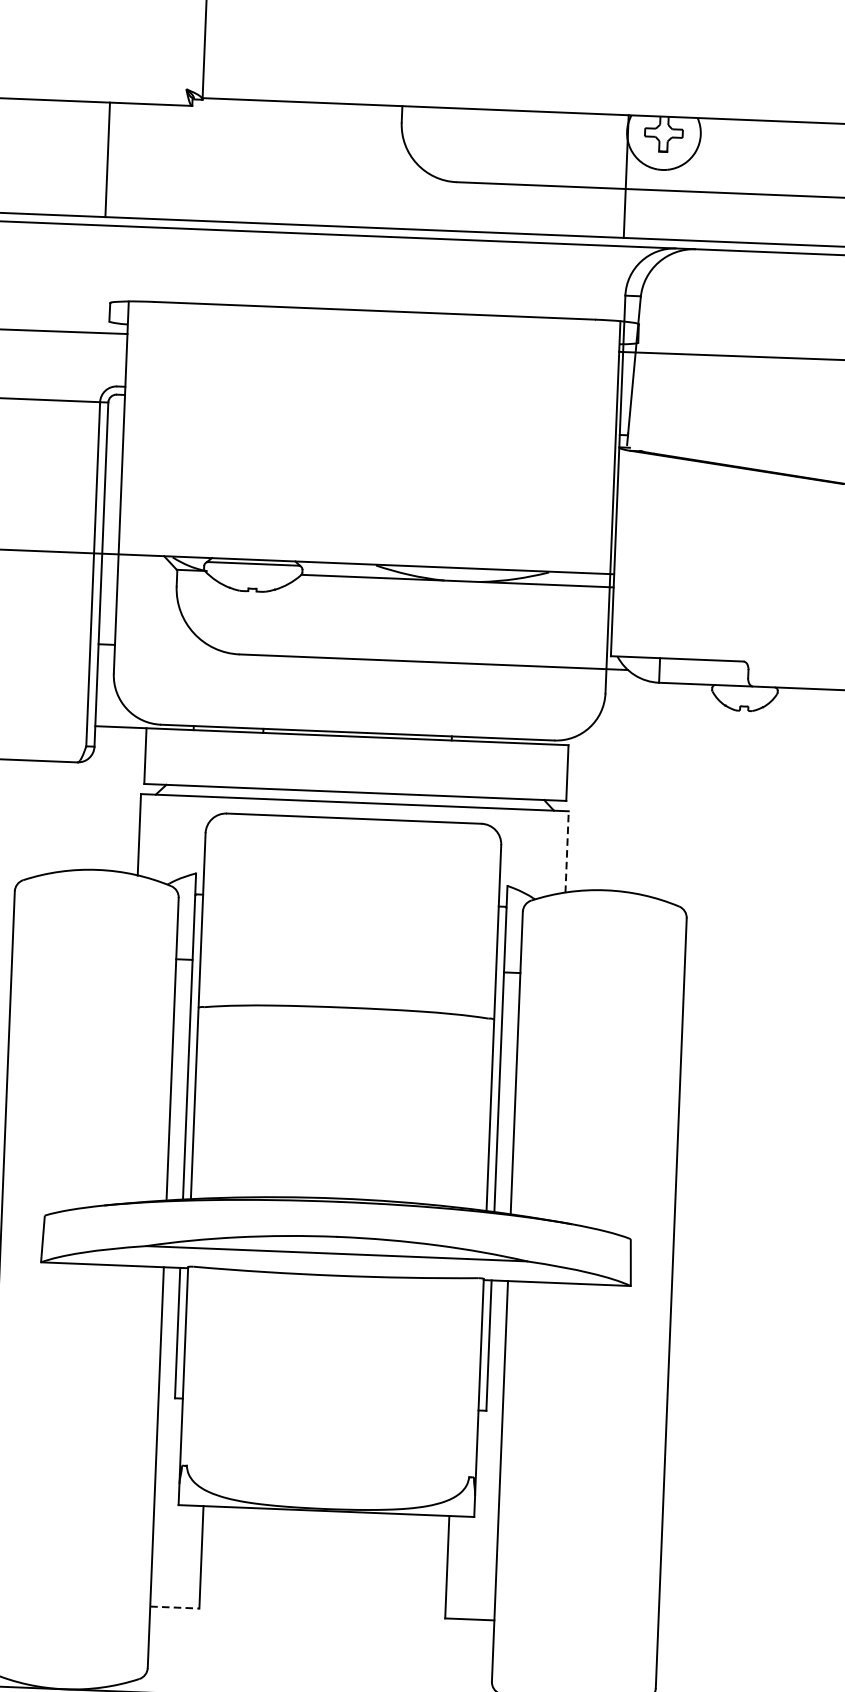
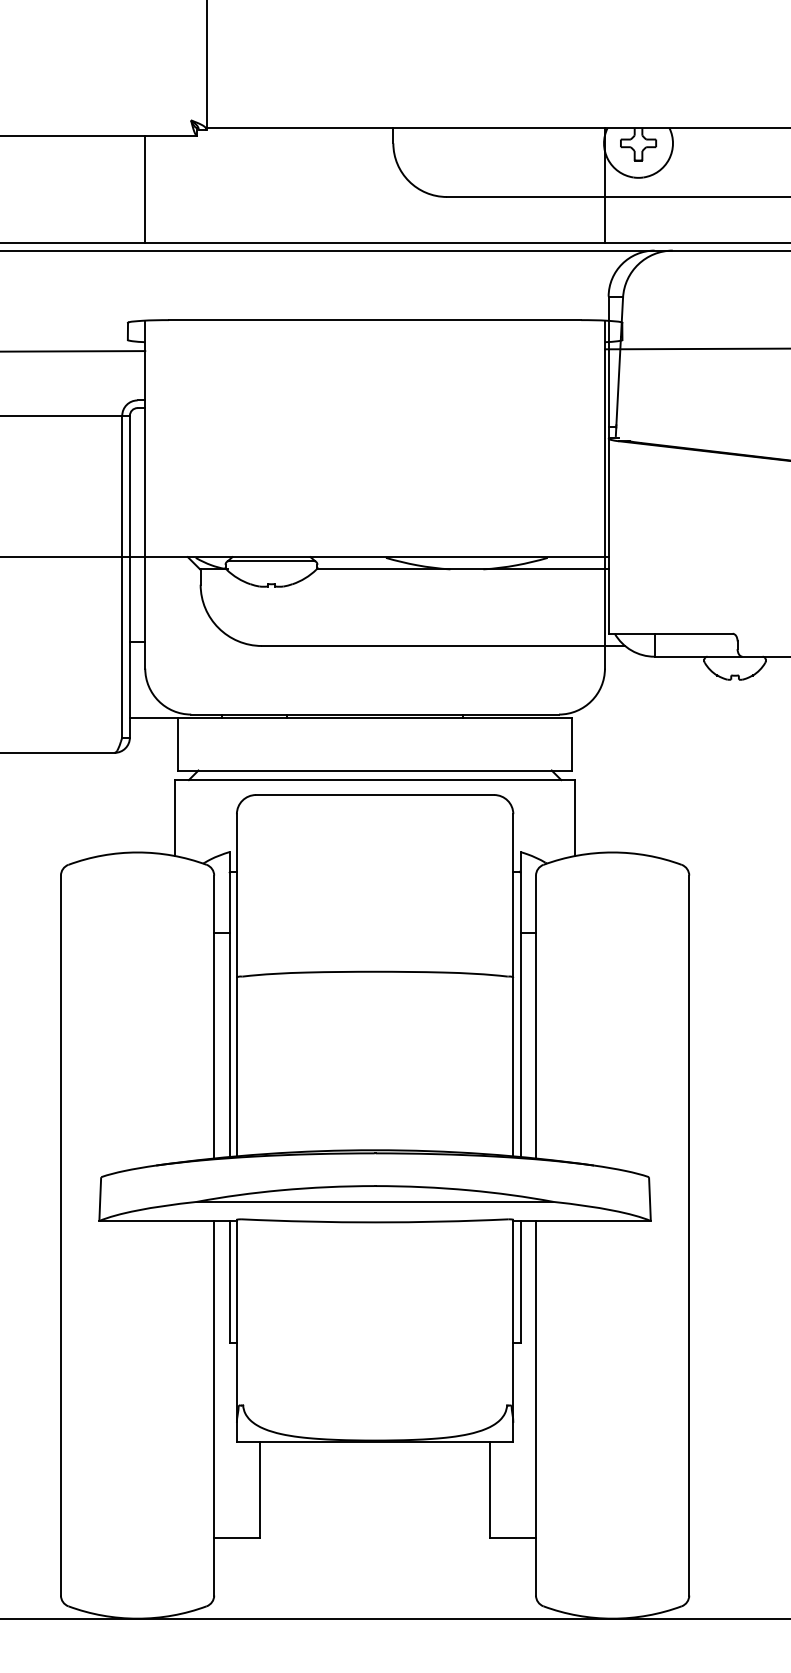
line: (108, 159) -> (145, 188), moved
line: (567, 851) -> (575, 817), dashed -> solid
line: (175, 1607) -> (237, 1538), dashed -> solid

